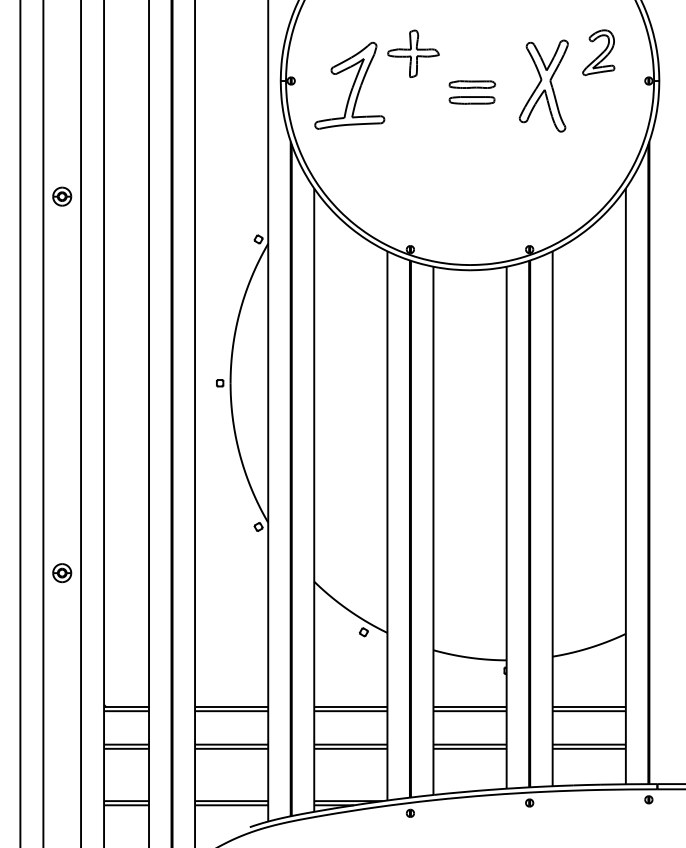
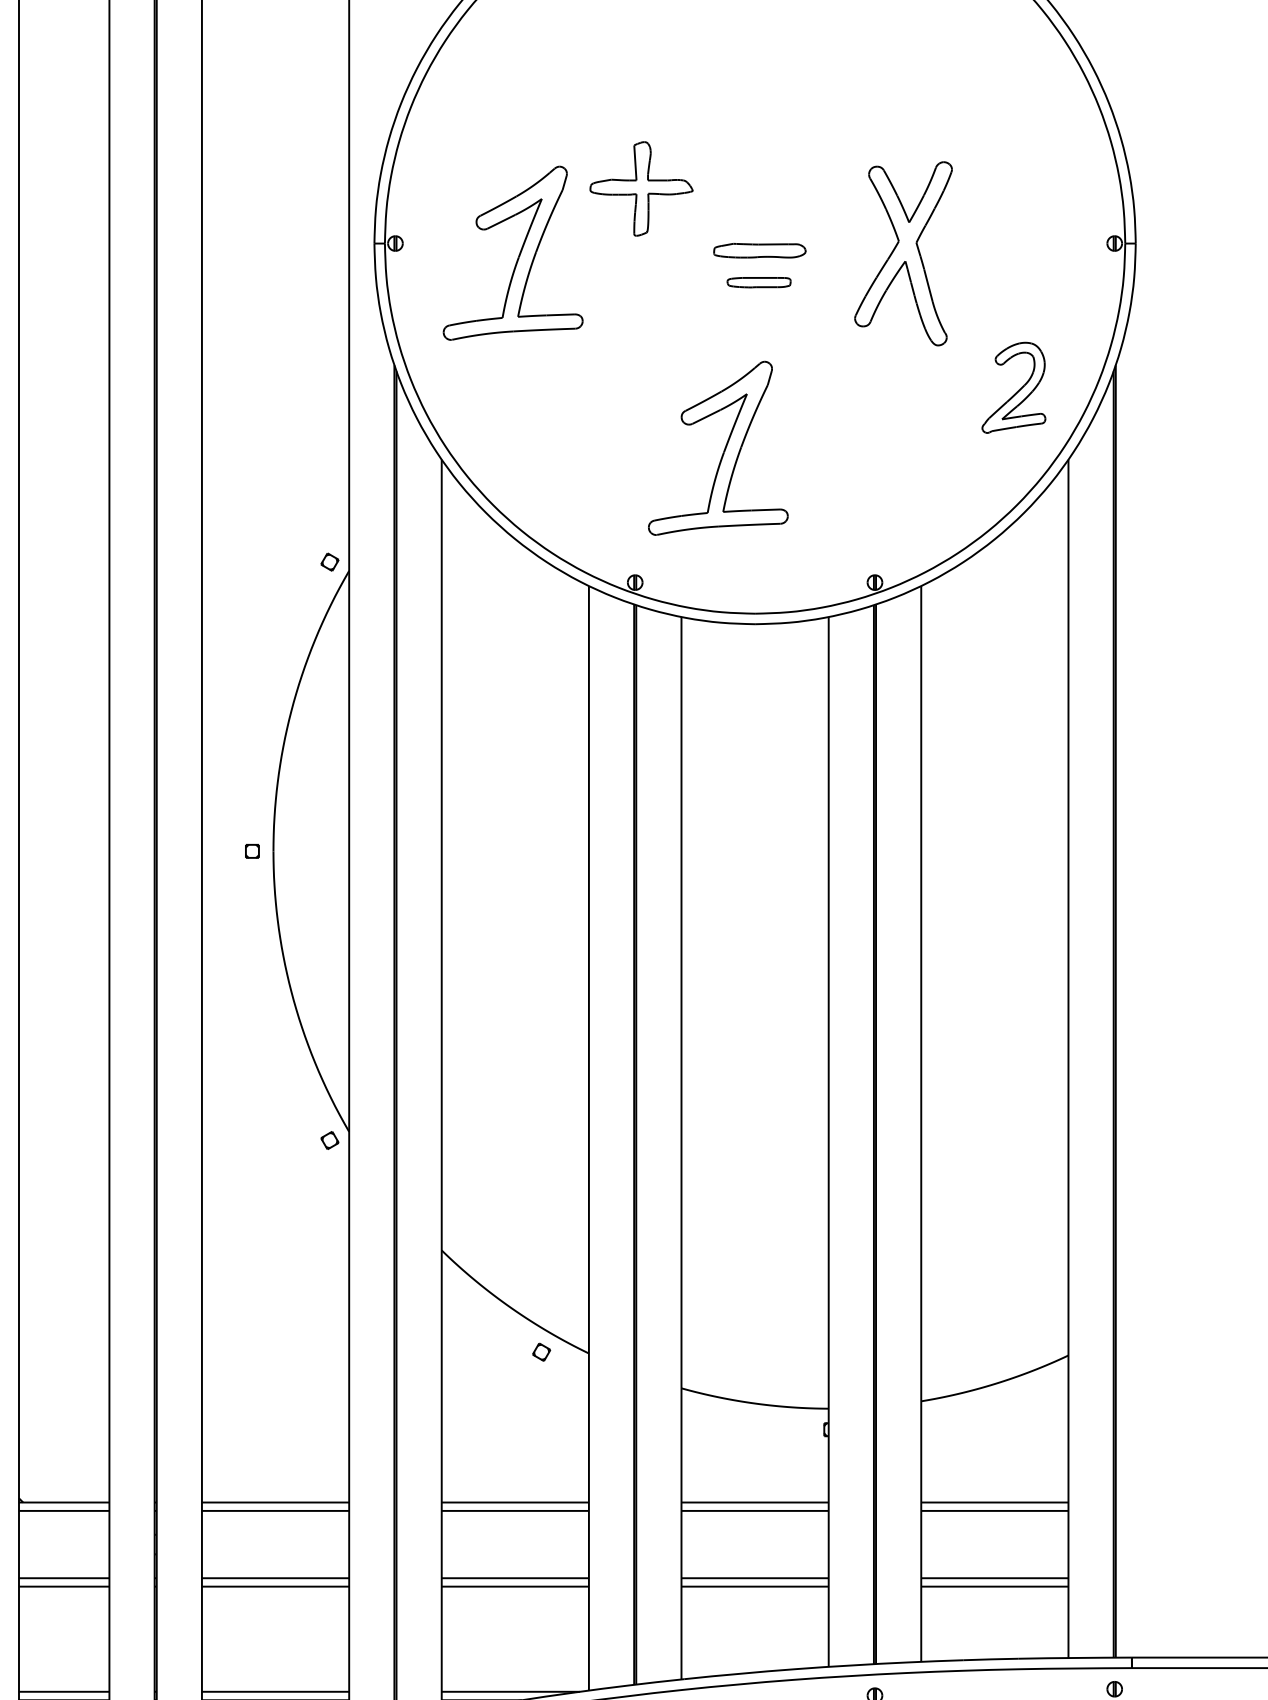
part: (598, 52) -> (1013, 387), moved
part: (471, 100) -> (758, 282), size x0.7
part: (451, 182) -> (717, 447), added

